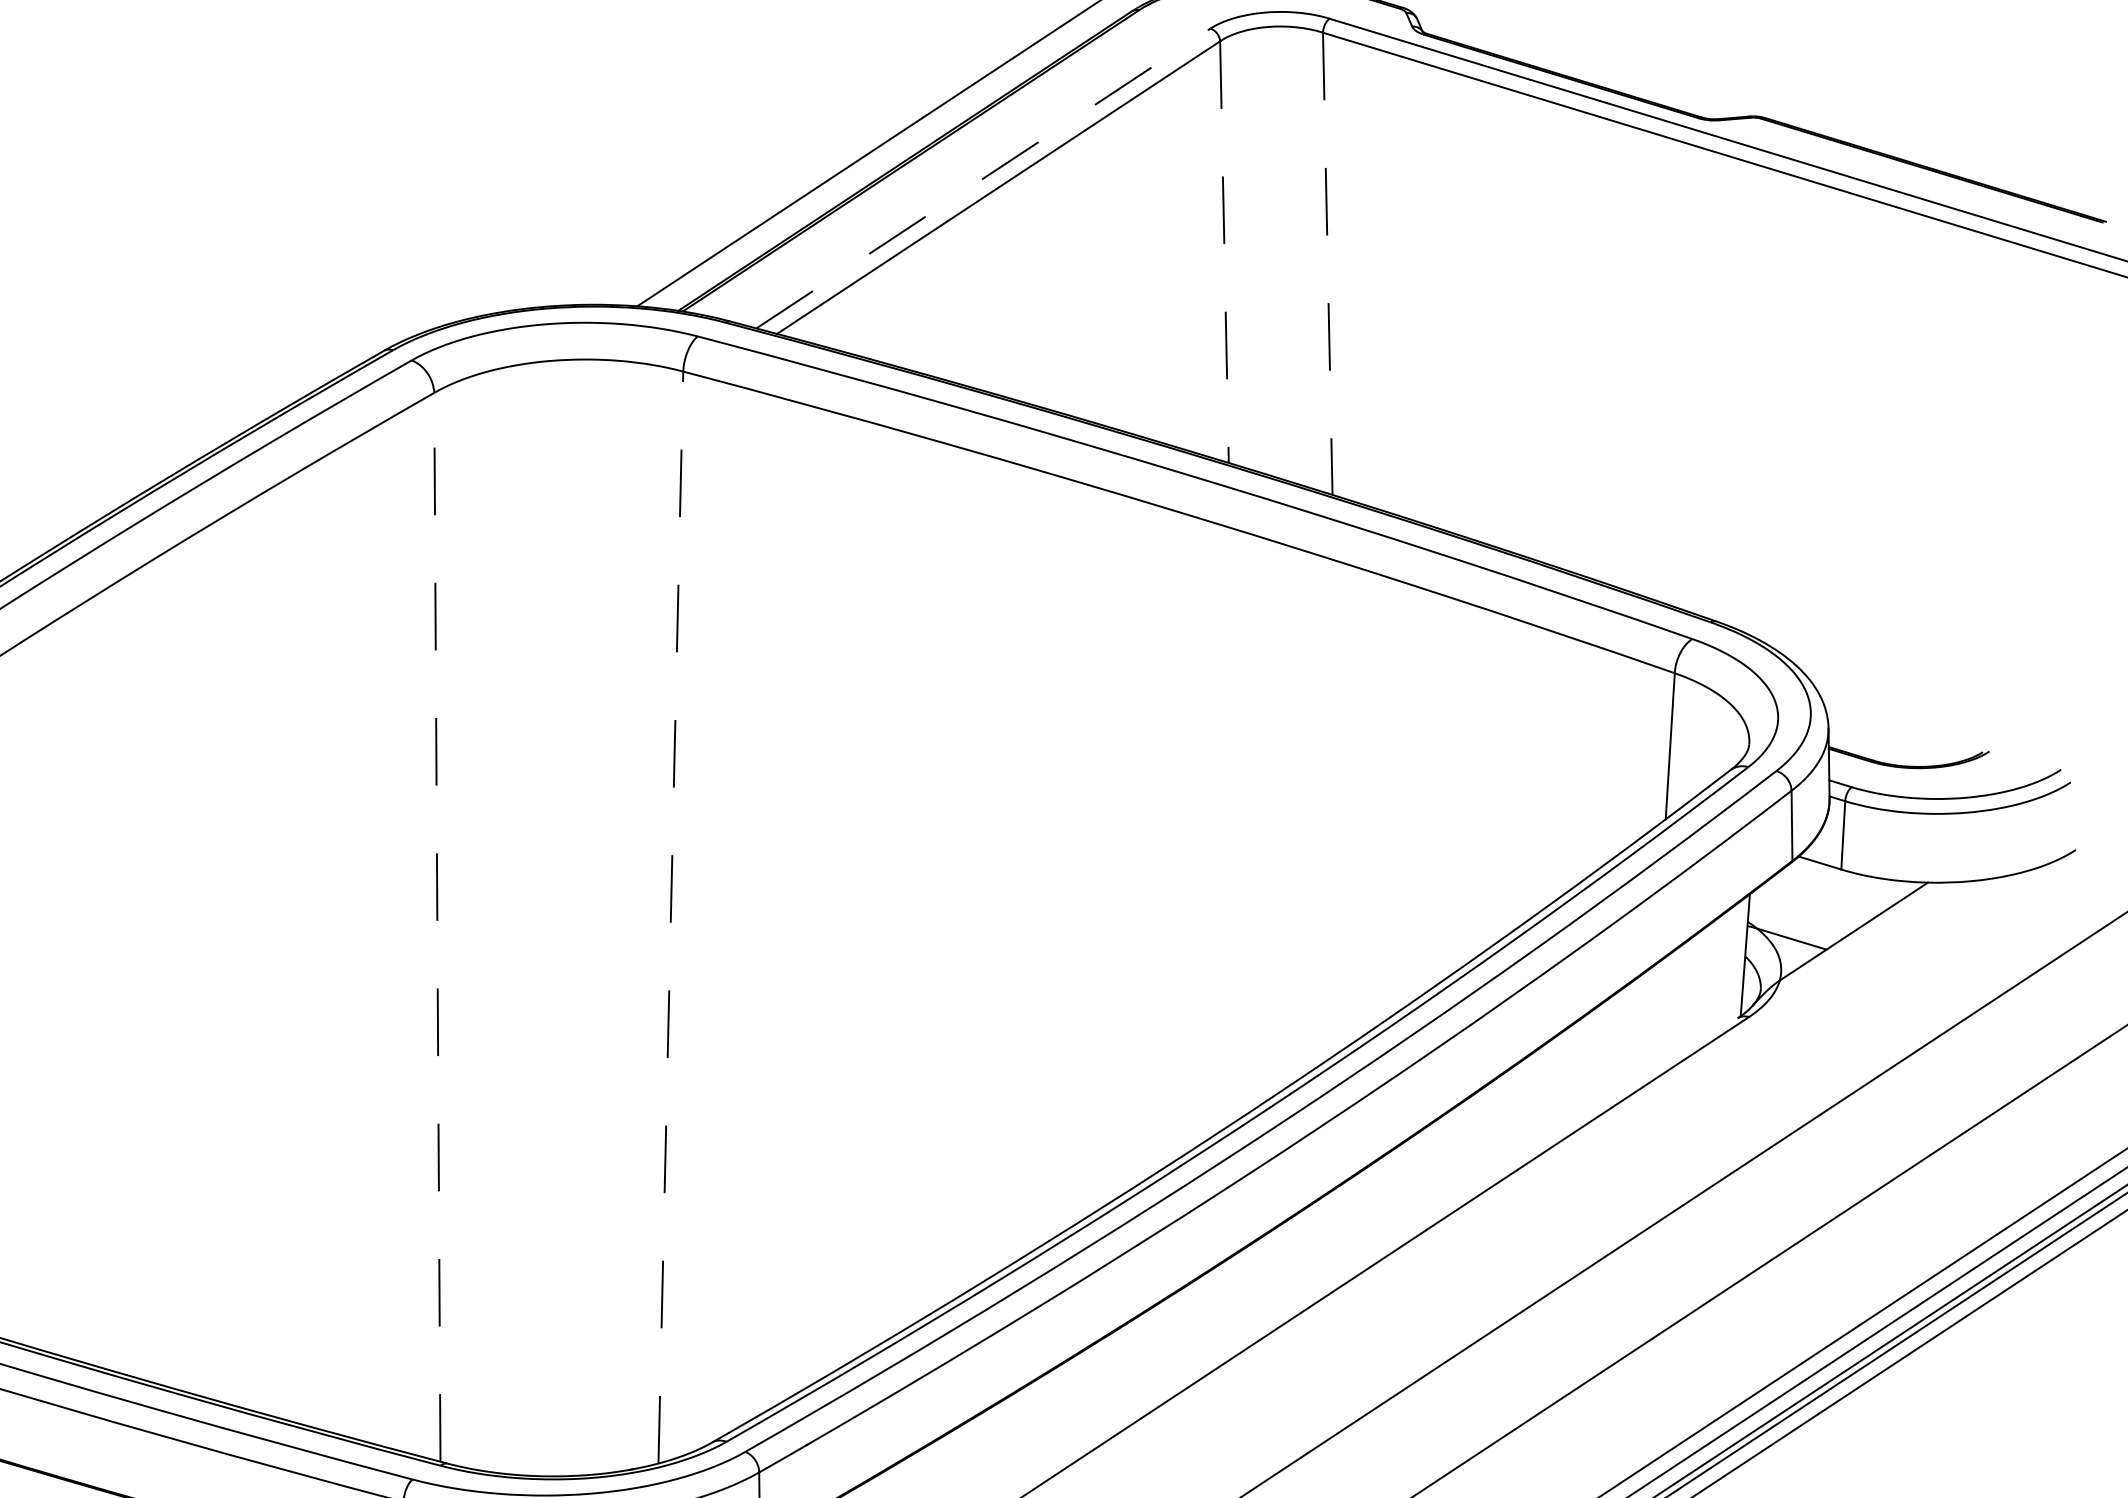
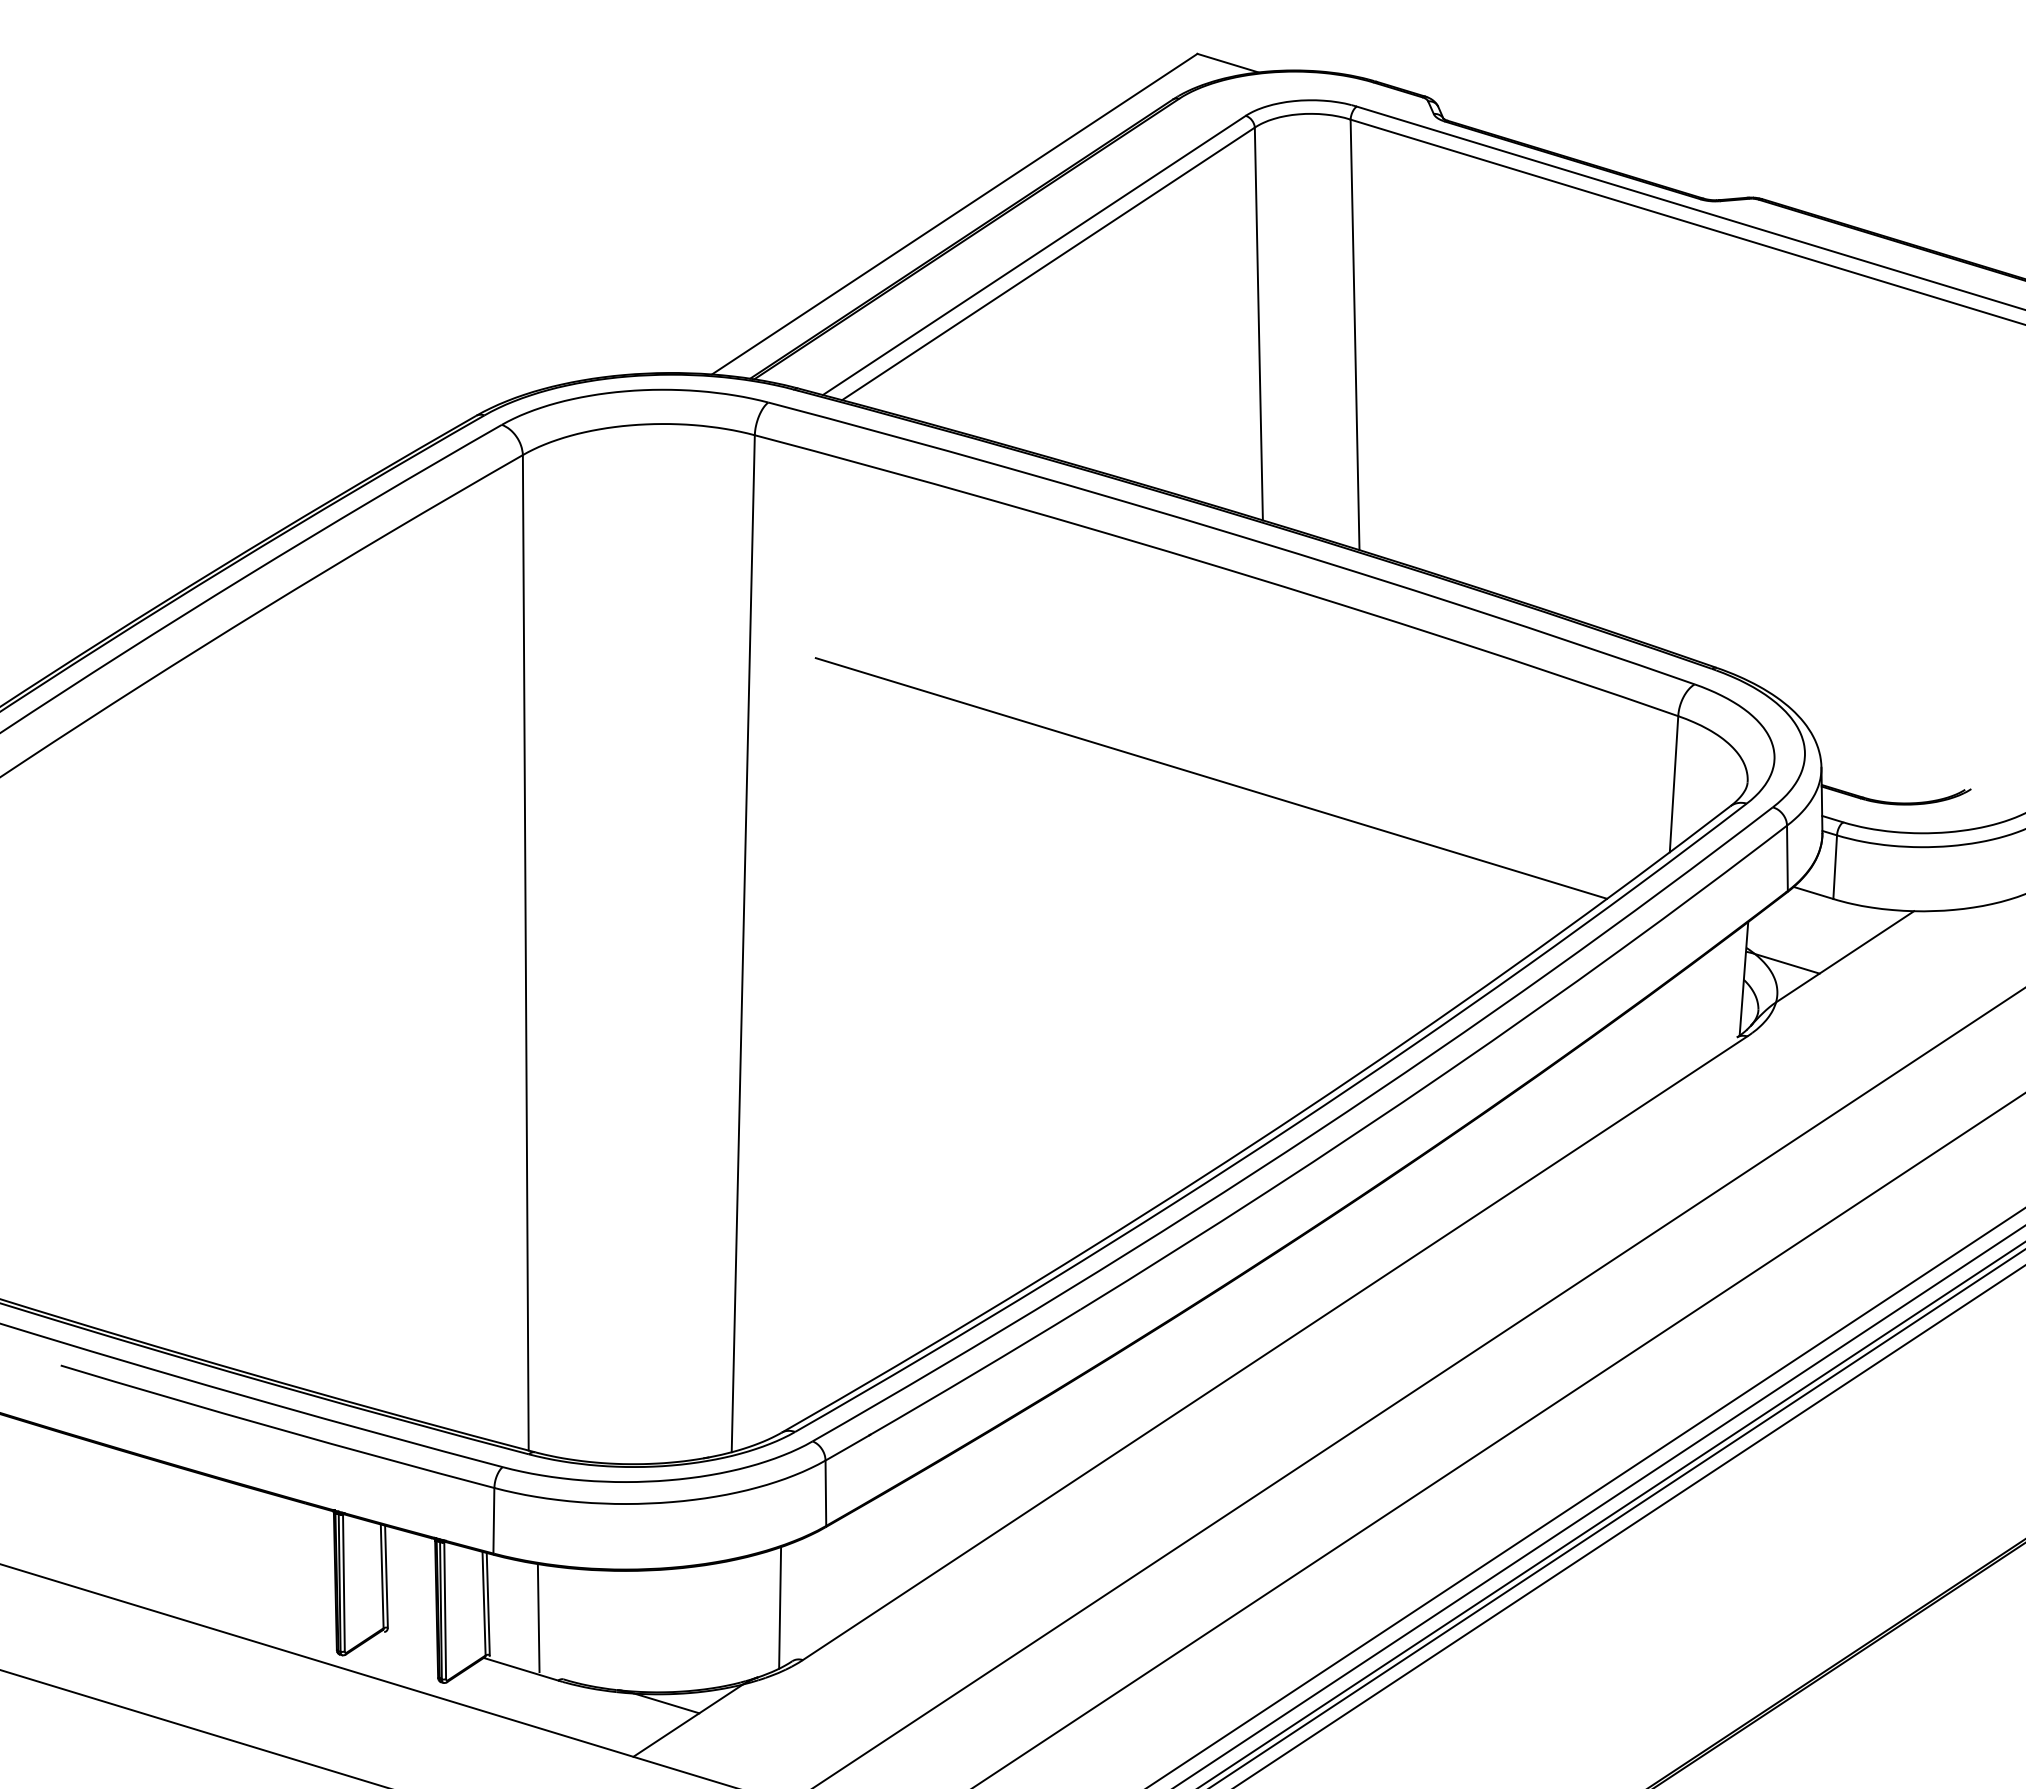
line: (983, 178) -> (1034, 255), dashed -> solid
line: (1224, 252) -> (1258, 324), dashed -> solid
line: (1328, 264) -> (1355, 335), dashed -> solid
line: (1173, 740) -> (1211, 778), added
line: (671, 917) -> (743, 943), dashed -> solid
line: (437, 926) -> (525, 952), dashed -> solid

